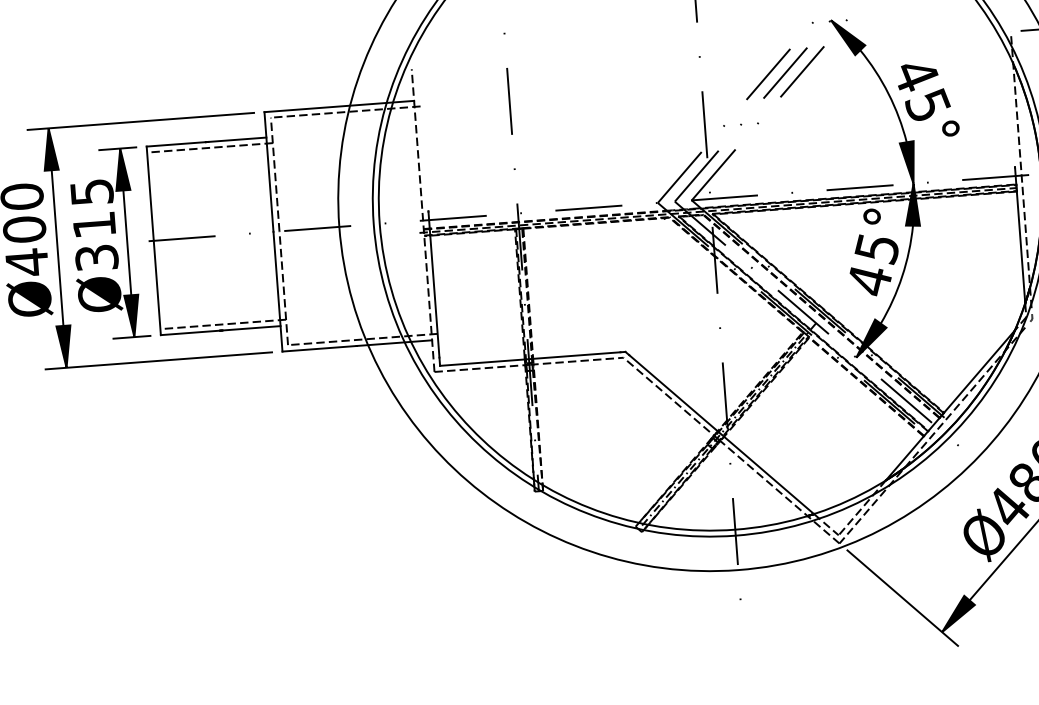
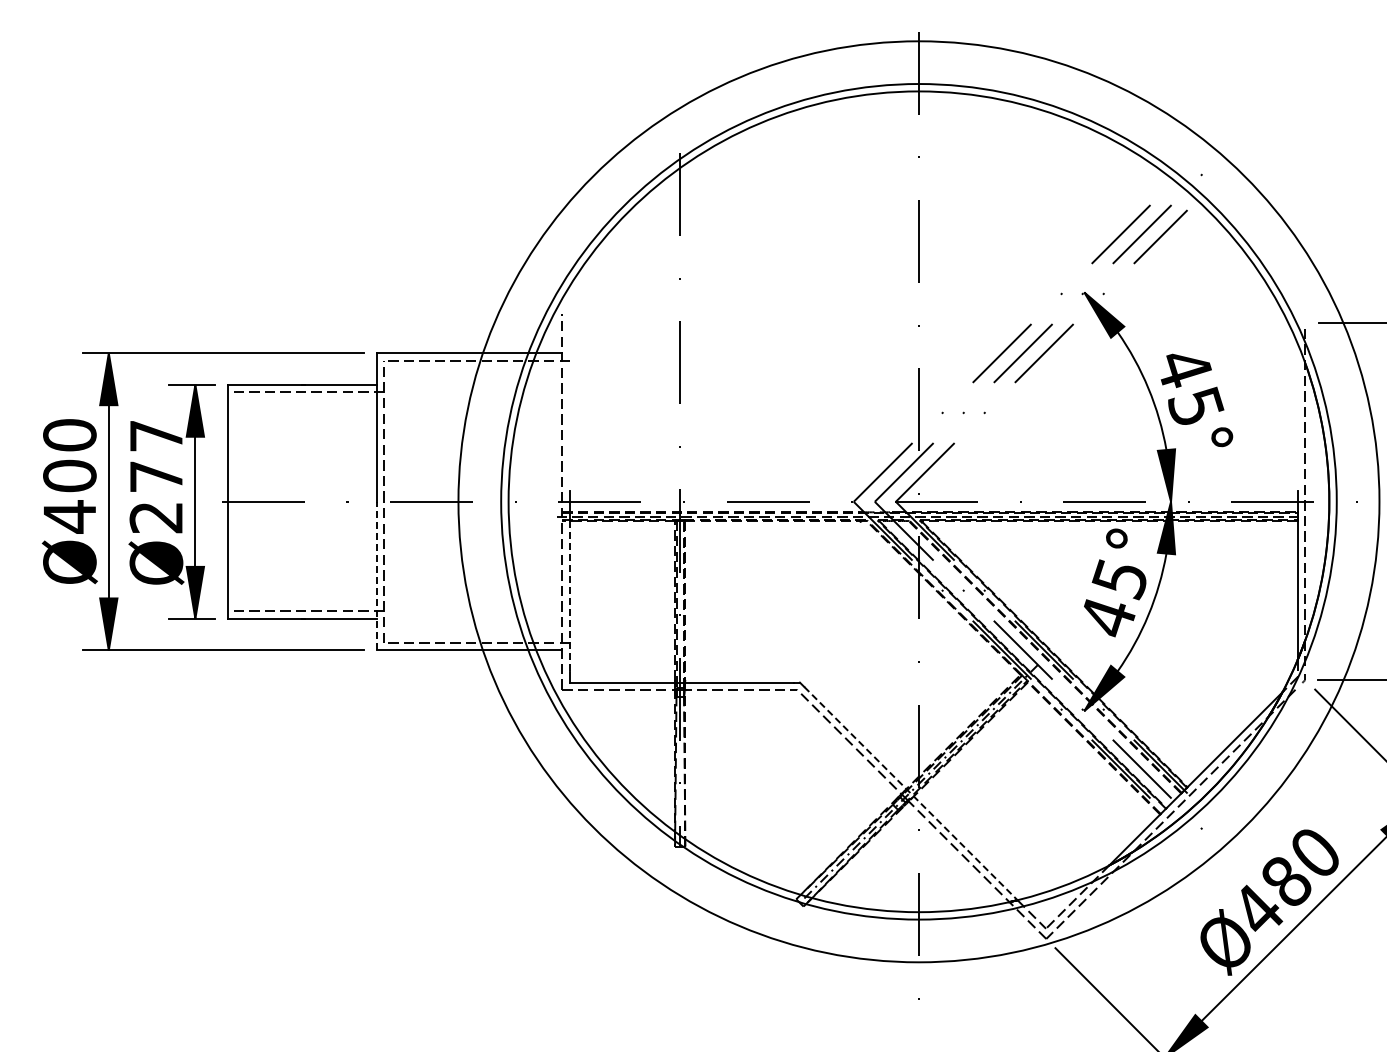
text: (94, 225) -> (156, 477), Ø315 -> Ø277
line: (277, 291) -> (376, 575), solid -> dashed
line: (434, 296) -> (569, 596), solid -> dashed
line: (721, 434) -> (910, 793), solid -> dashed

